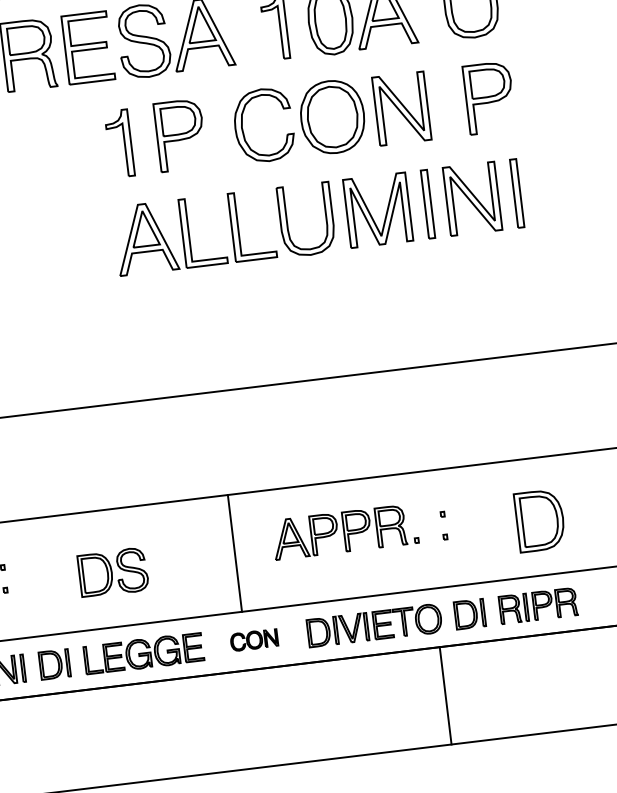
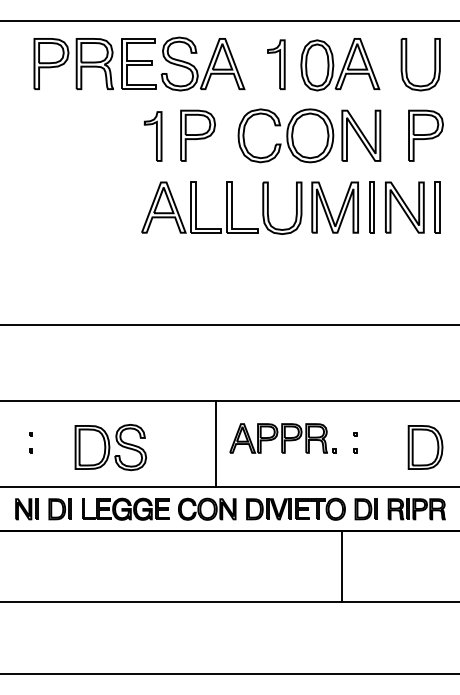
line: (234, 553) -> (215, 444), moved
part: (112, 572) -> (110, 447), size x1.43
part: (254, 639) -> (207, 508), size x1.67

